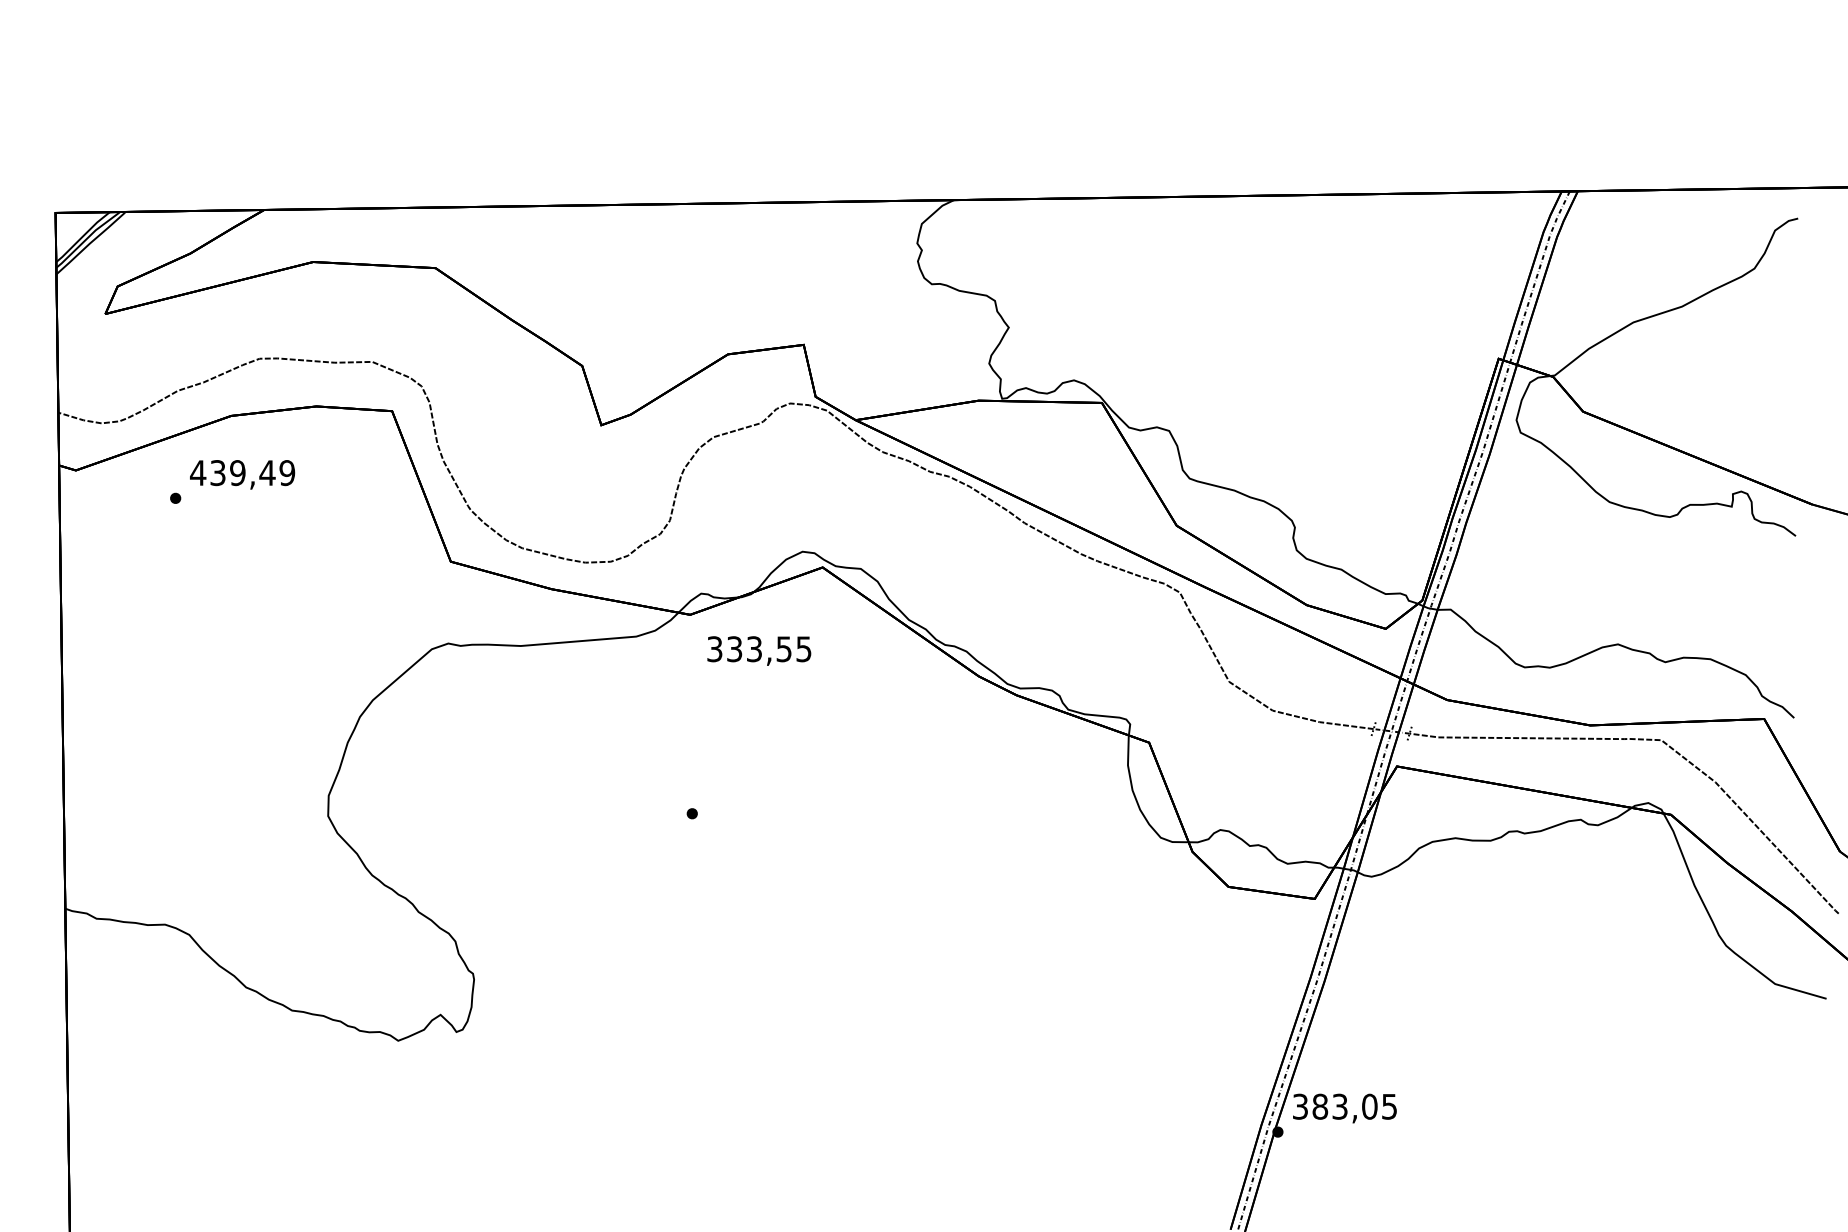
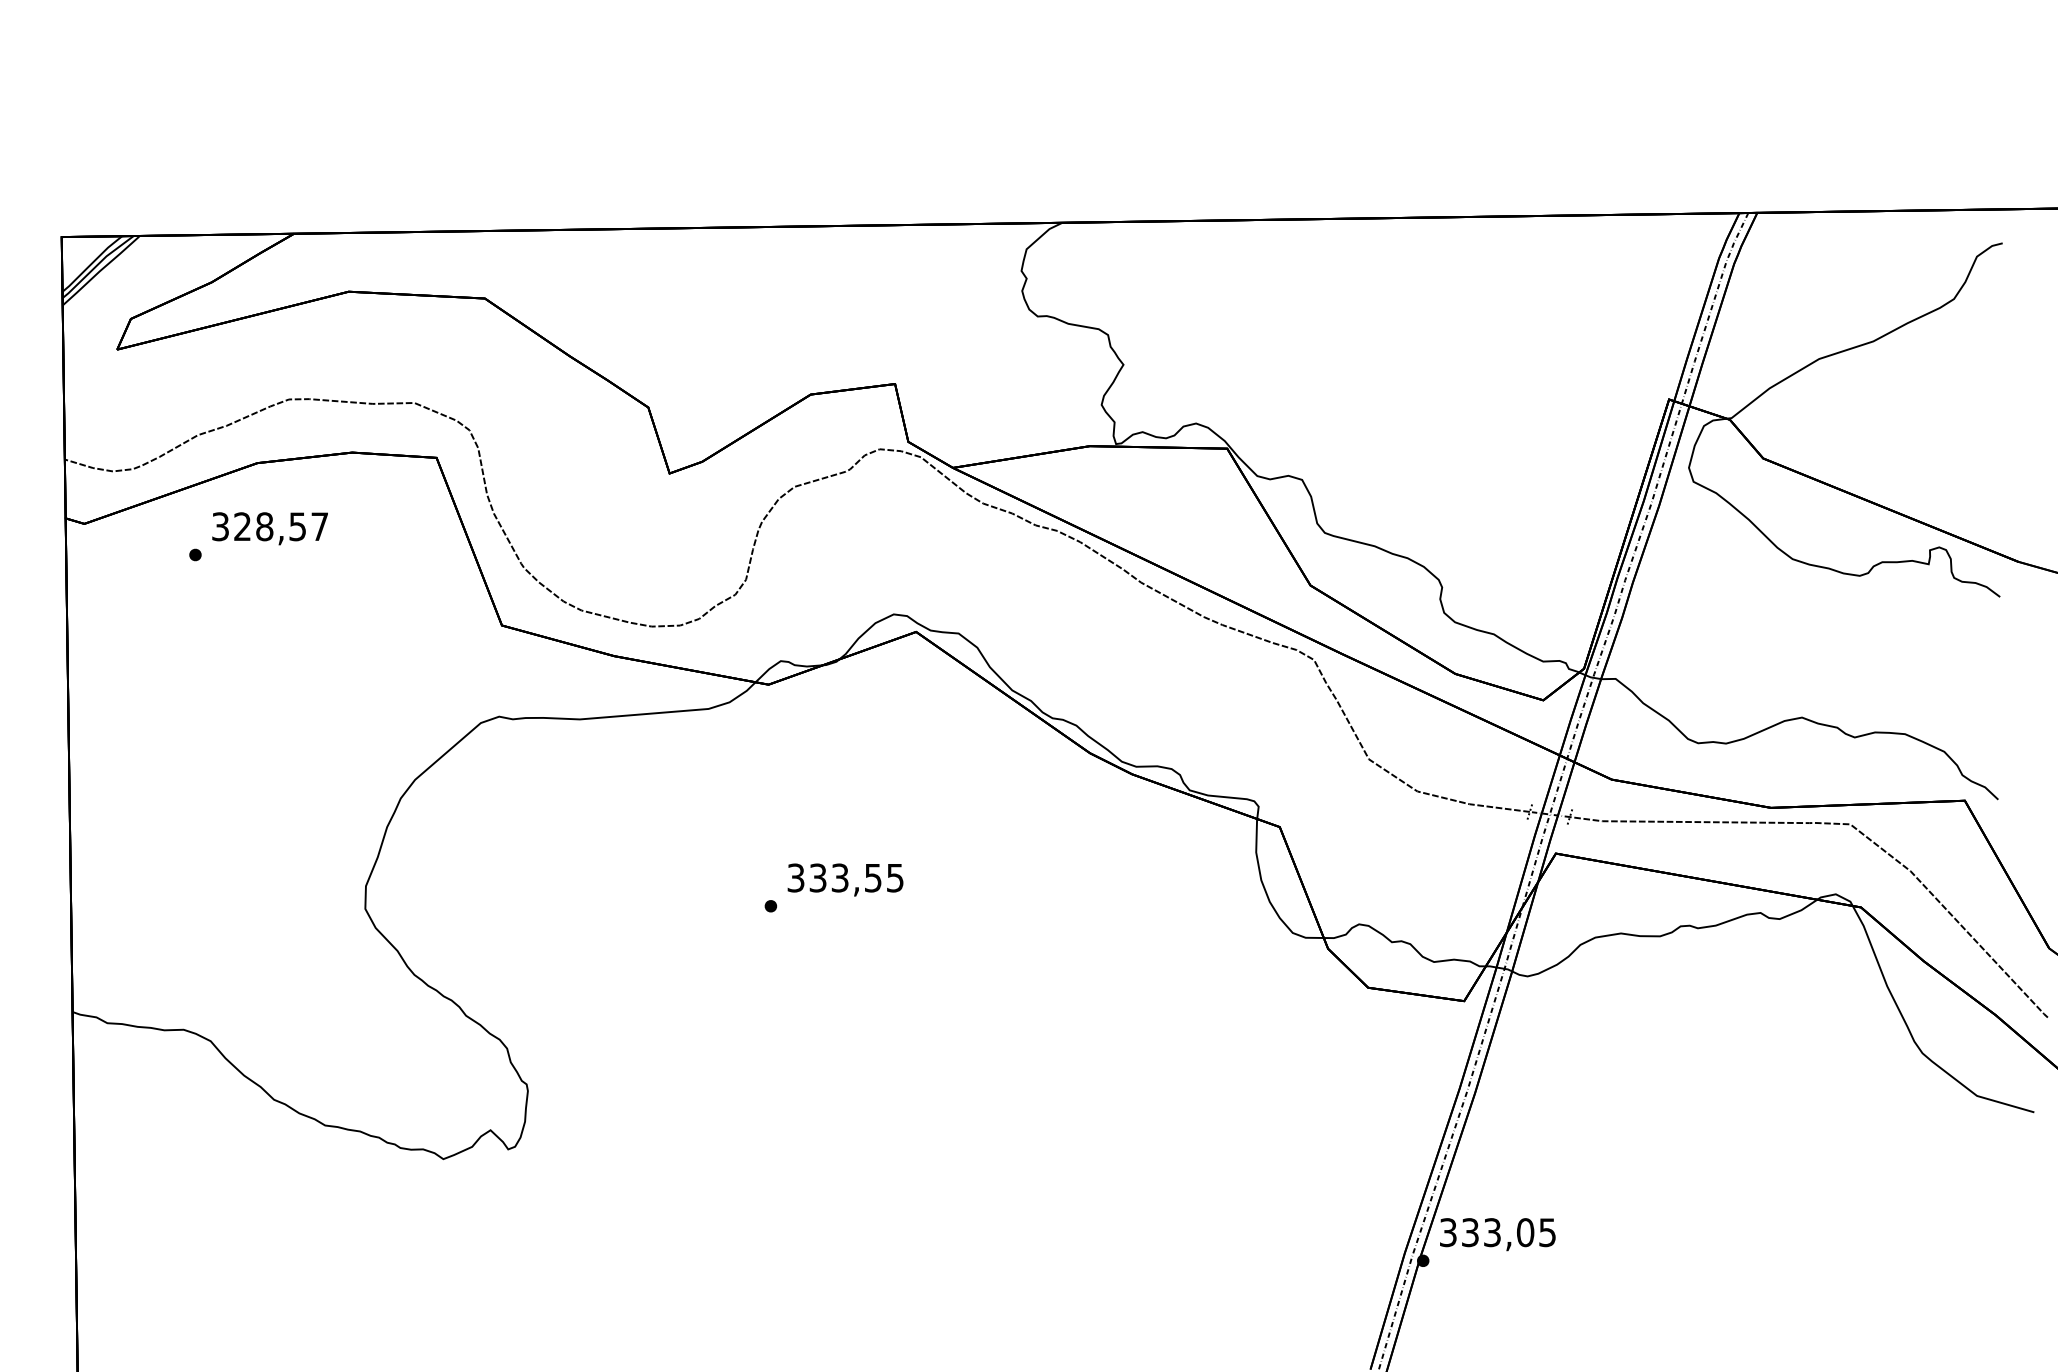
text: (242, 472) -> (269, 526), 439,49 -> 328,57
text: (759, 650) -> (845, 879), moved
text: (1320, 1106) -> (1470, 1232), 383,05 -> 333,05

